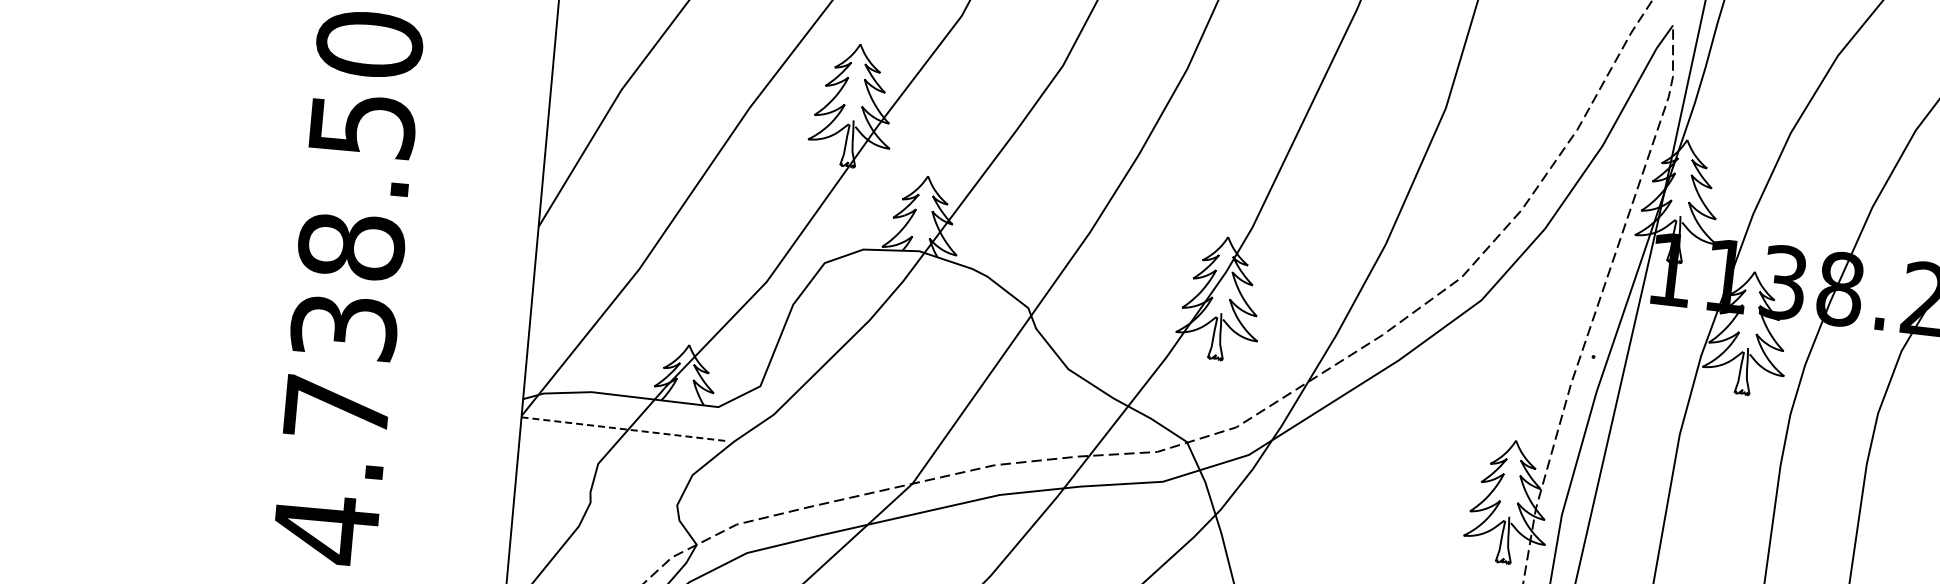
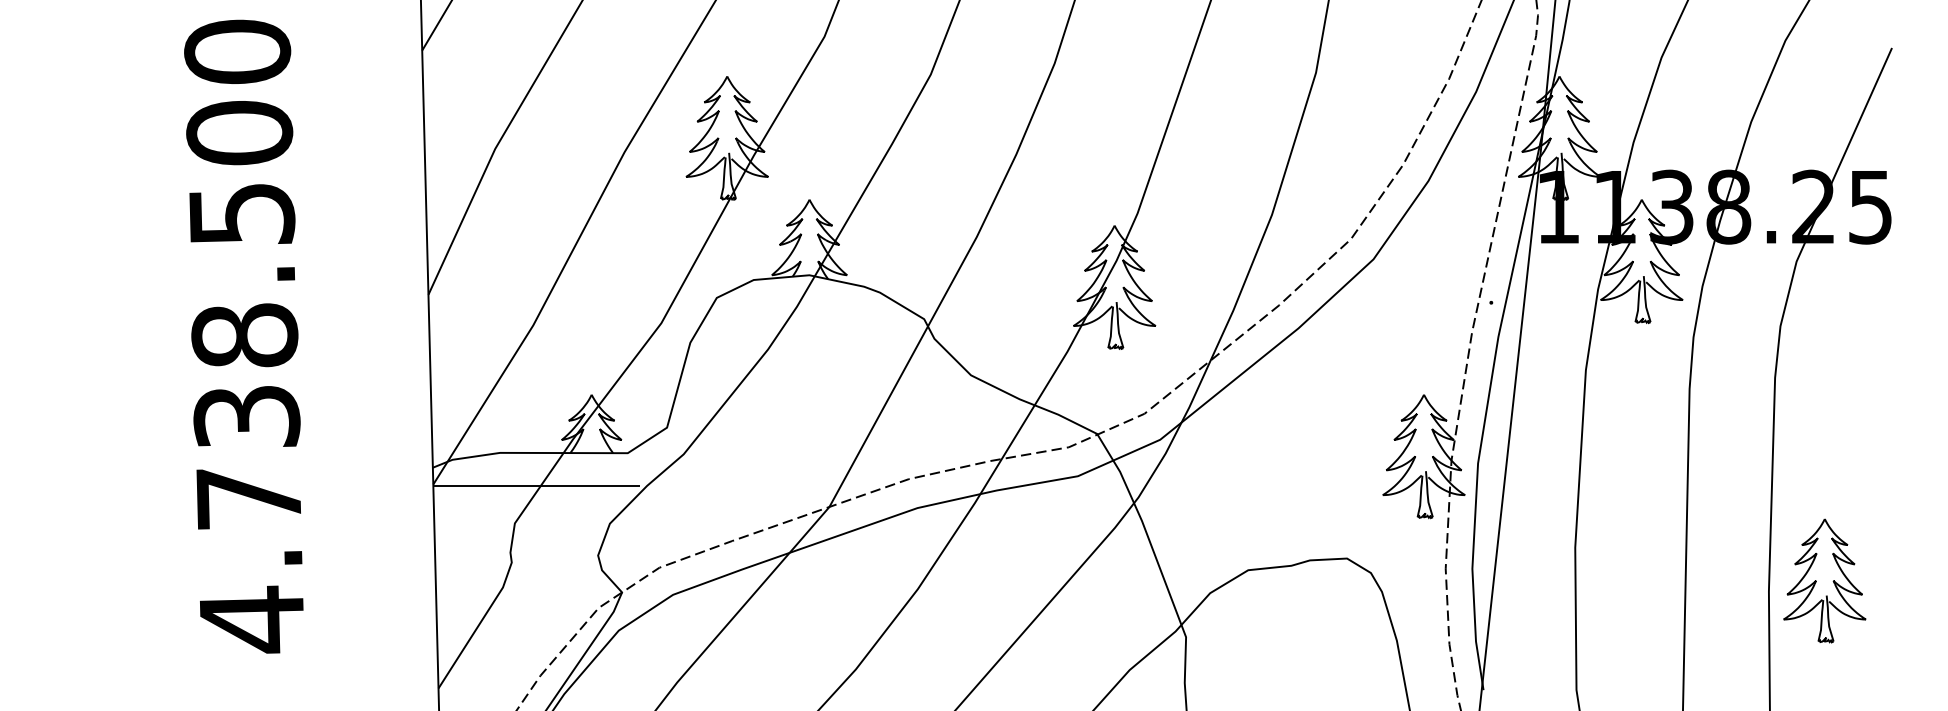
line: (625, 428) -> (537, 485), dashed -> solid

